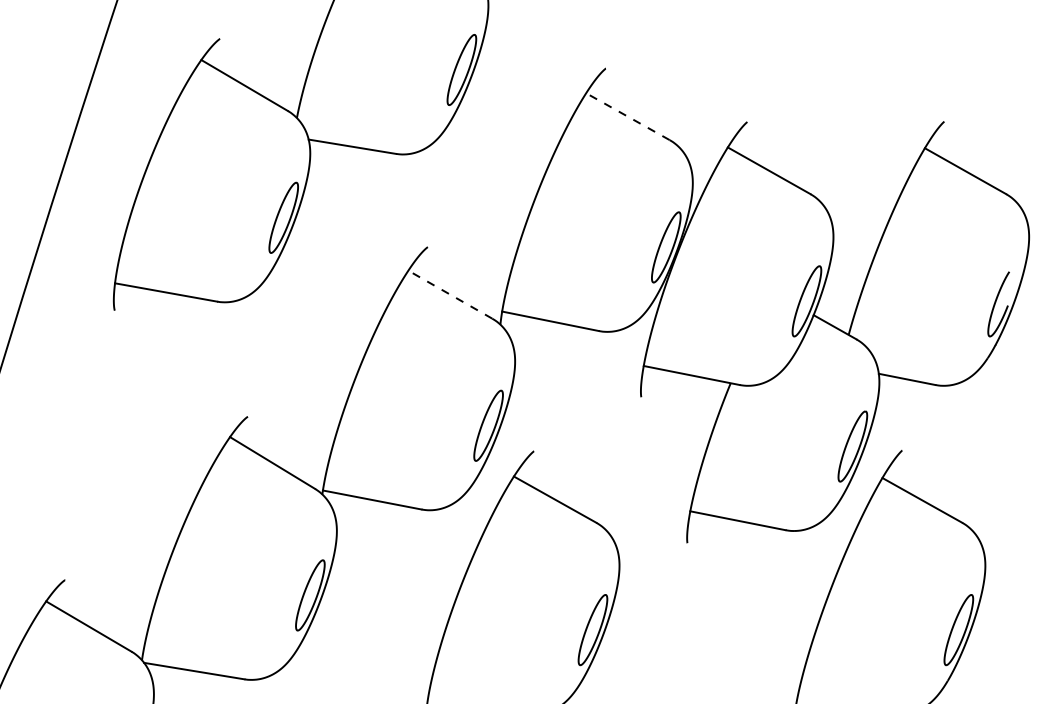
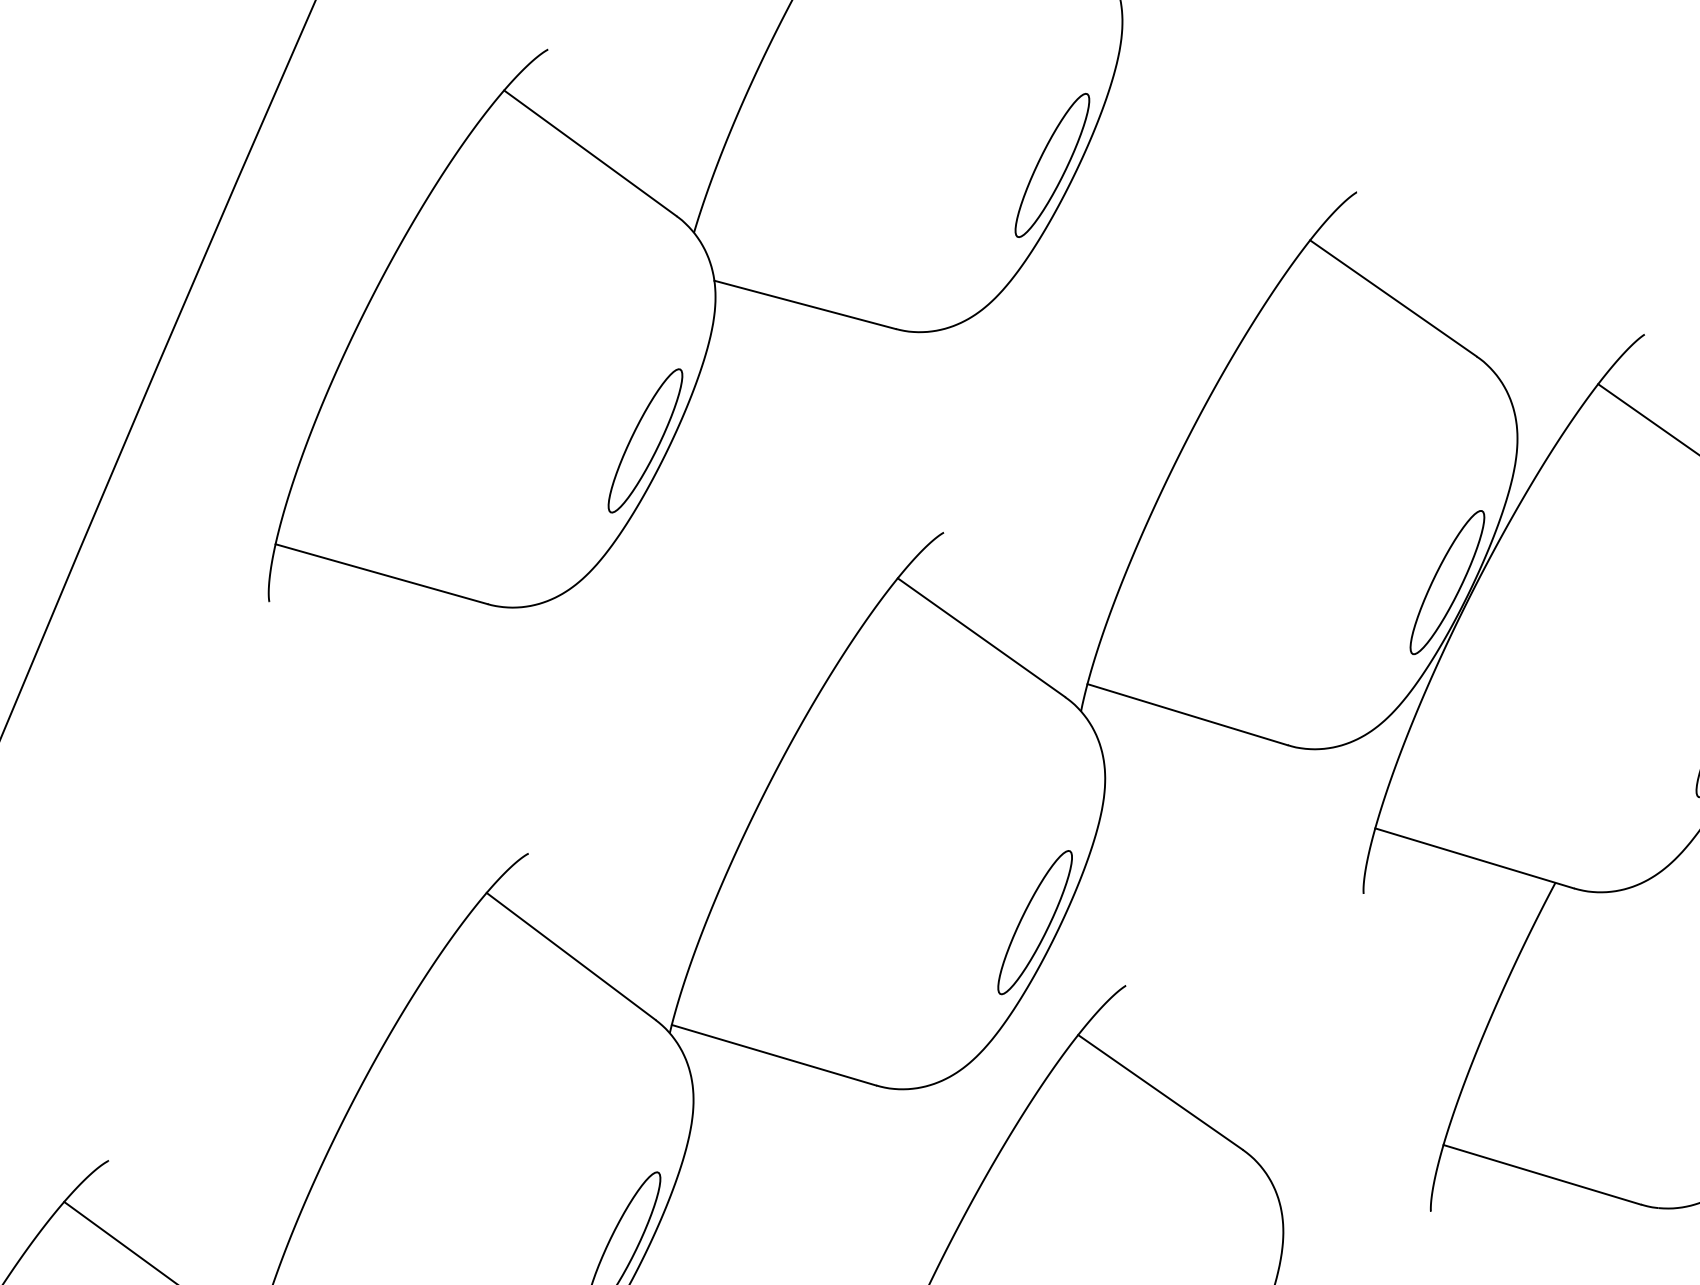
line: (627, 116) -> (1392, 298), dashed -> solid
line: (449, 294) -> (979, 637), dashed -> solid

